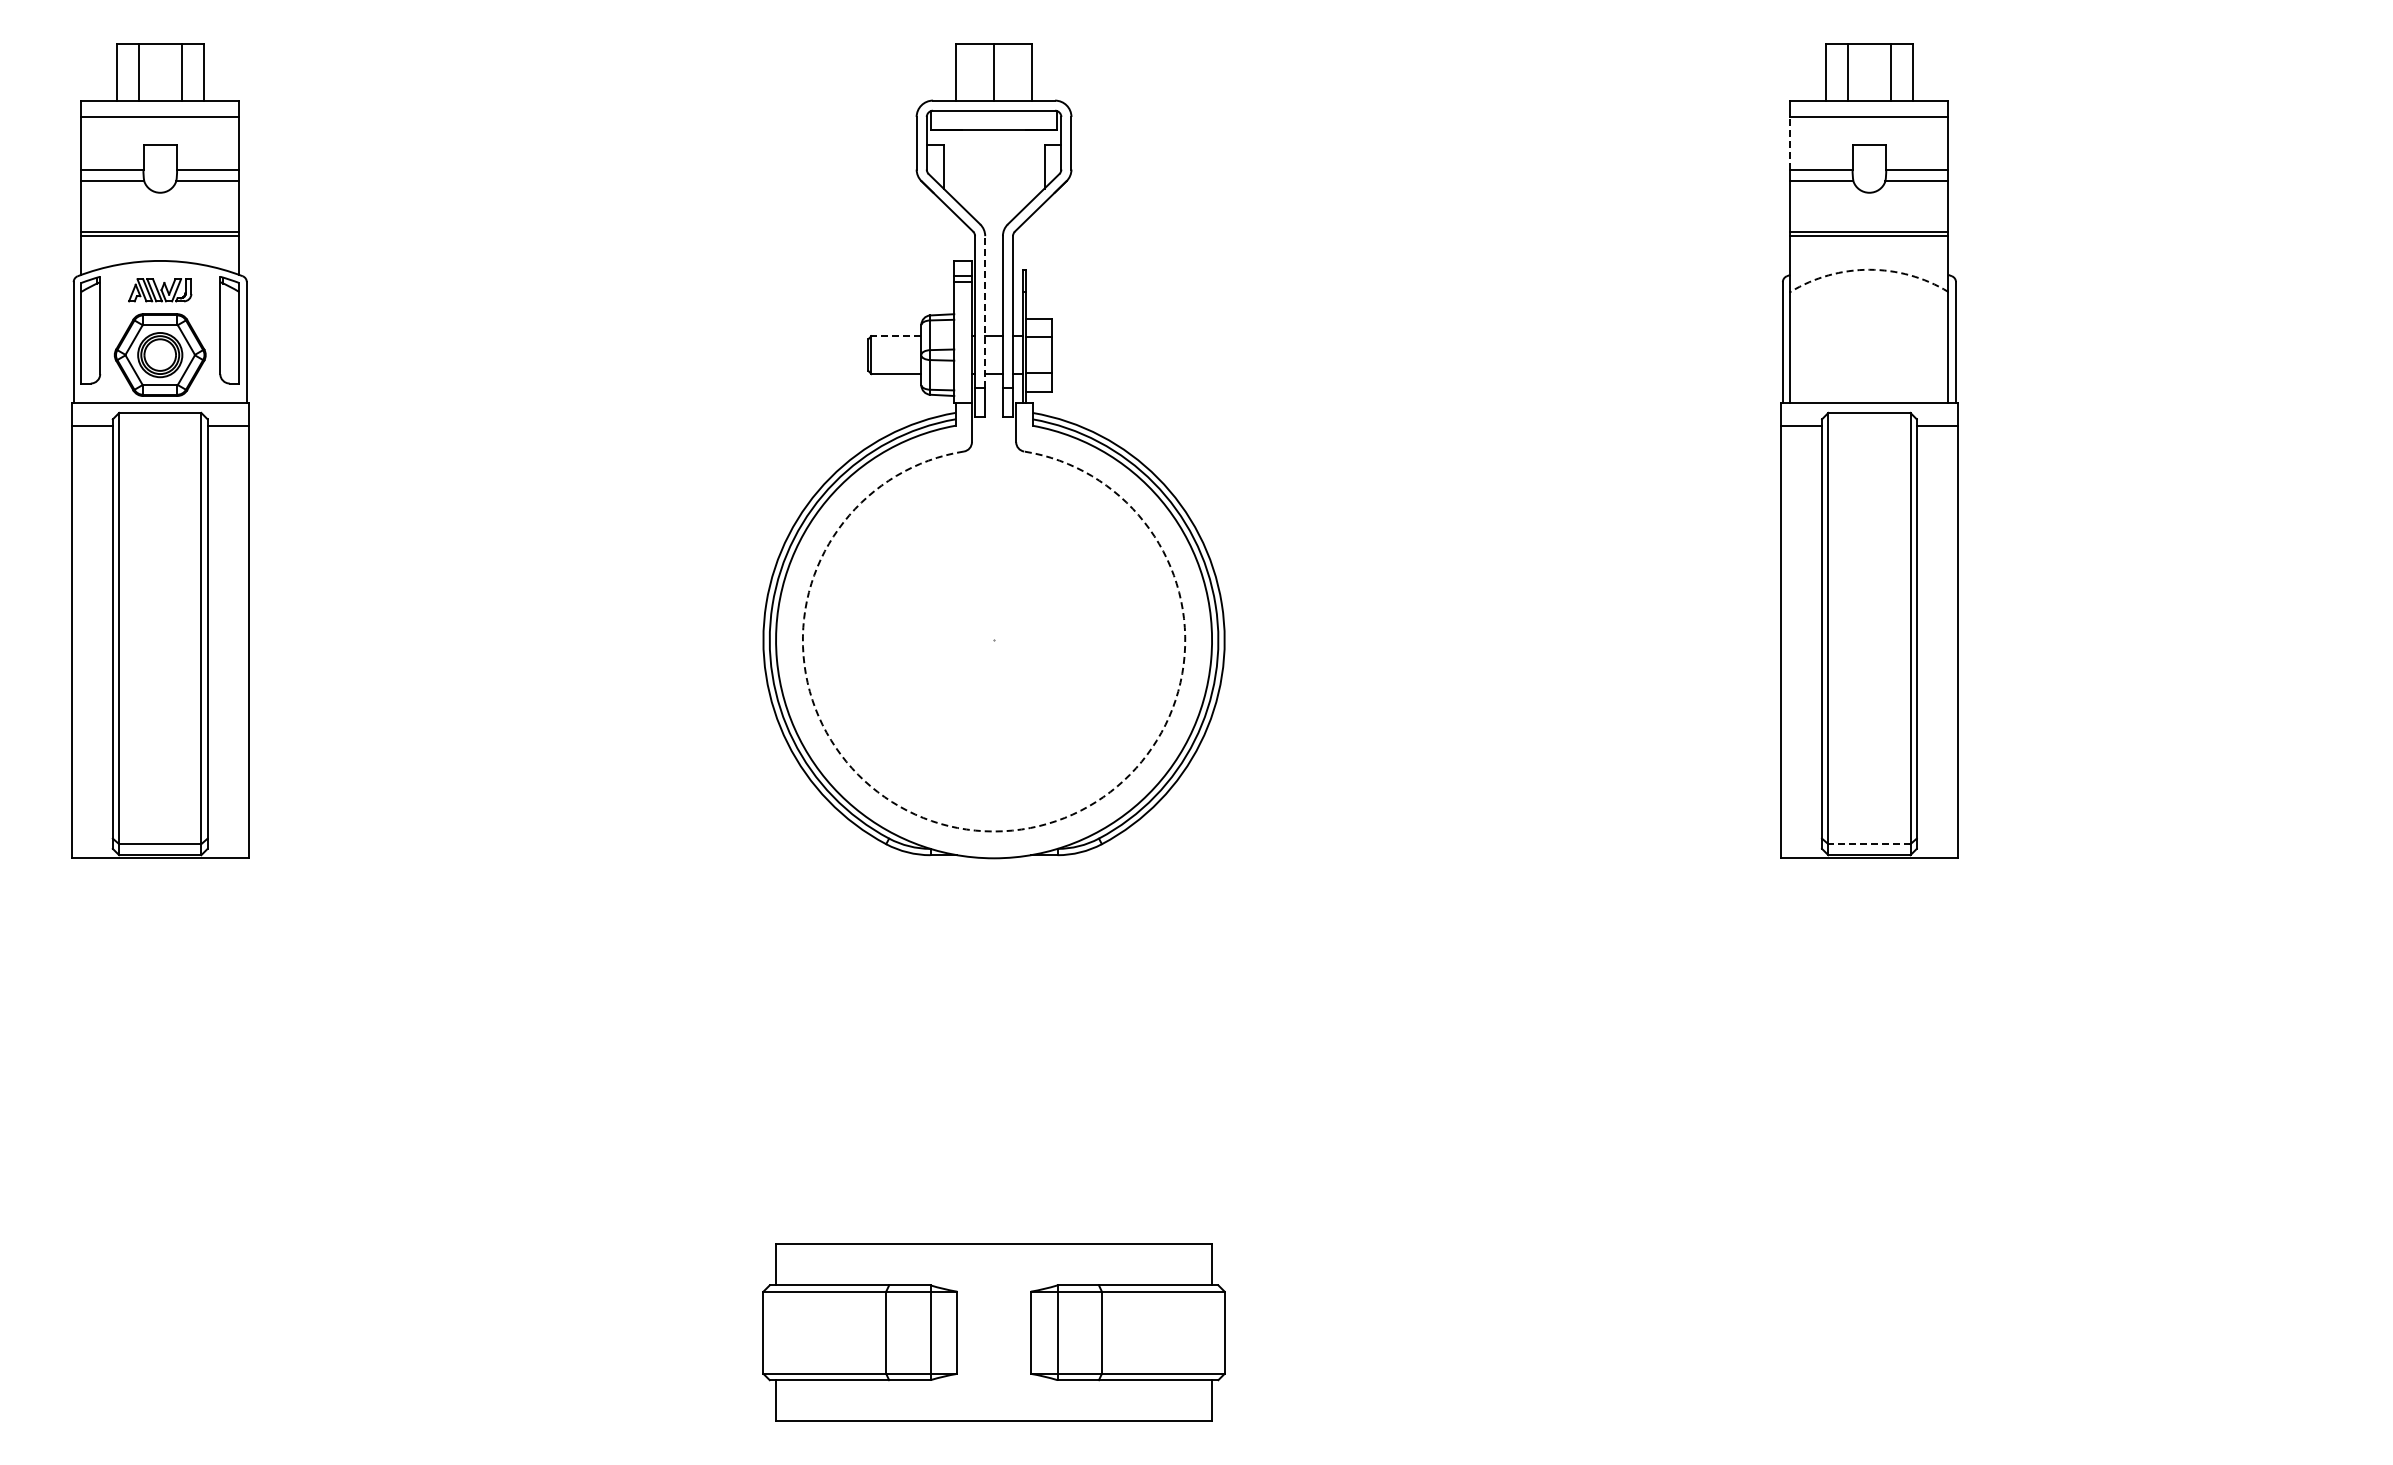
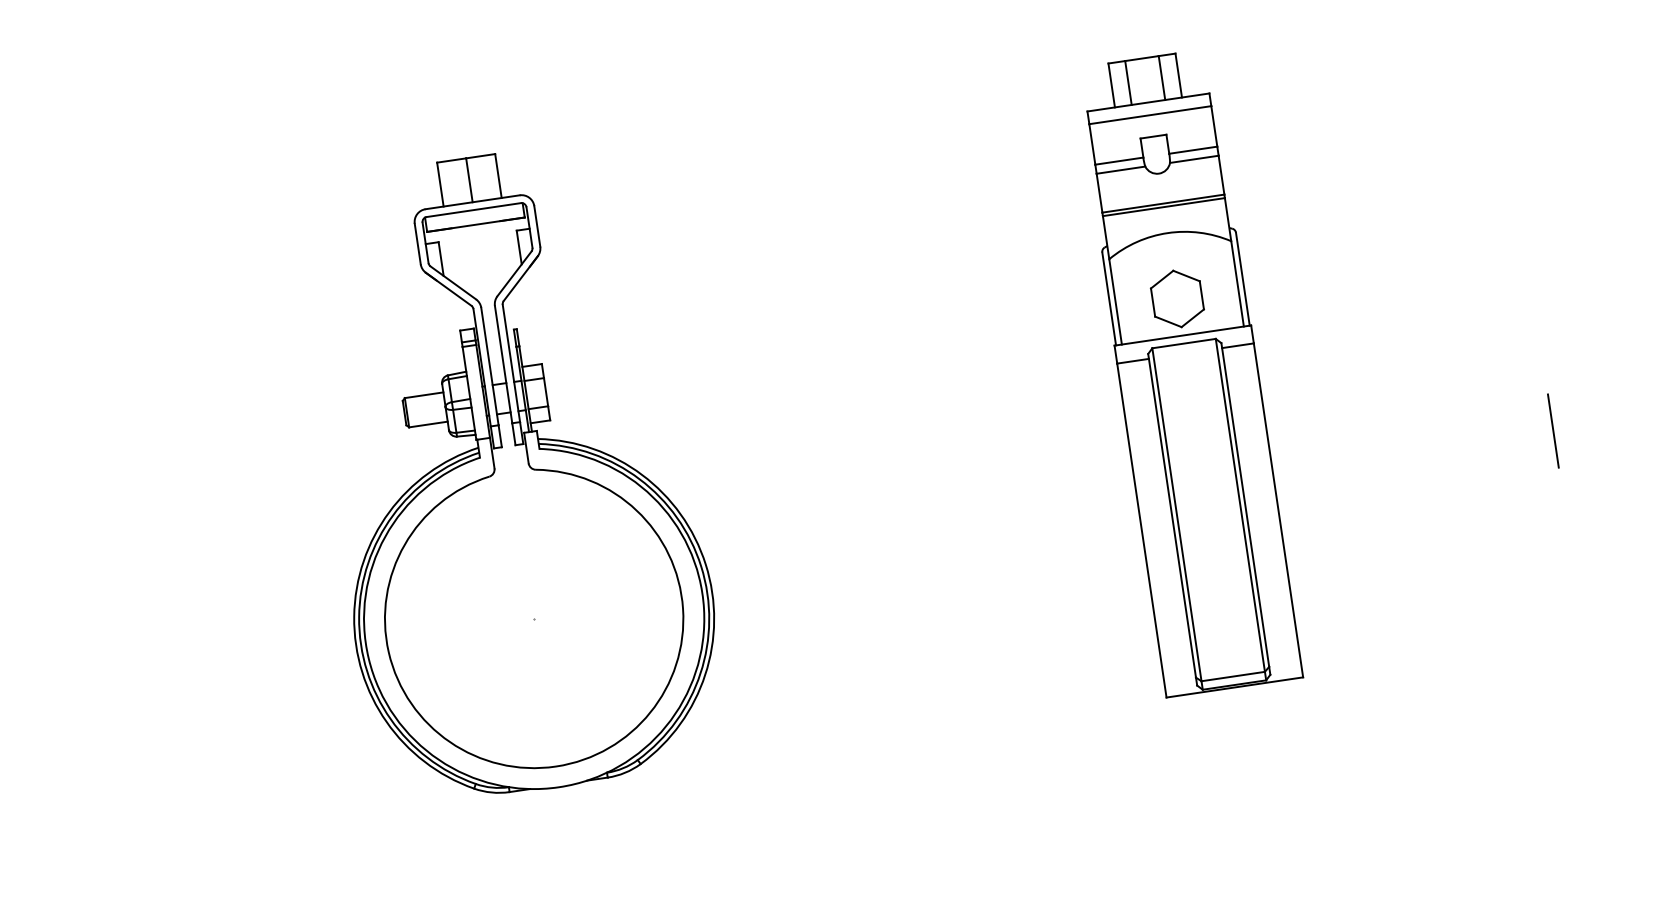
line: (1790, 142) -> (1092, 143), dashed -> solid
arc: (1869, 269) -> (1167, 232), dashed -> solid
line: (985, 311) -> (490, 366), dashed -> solid
line: (896, 336) -> (424, 395), dashed -> solid
part: (1869, 354) -> (1177, 298), added
line: (2321, 592) -> (1553, 430), added
arc: (994, 831) -> (556, 766), dashed -> solid
line: (1868, 844) -> (1232, 676), dashed -> solid

